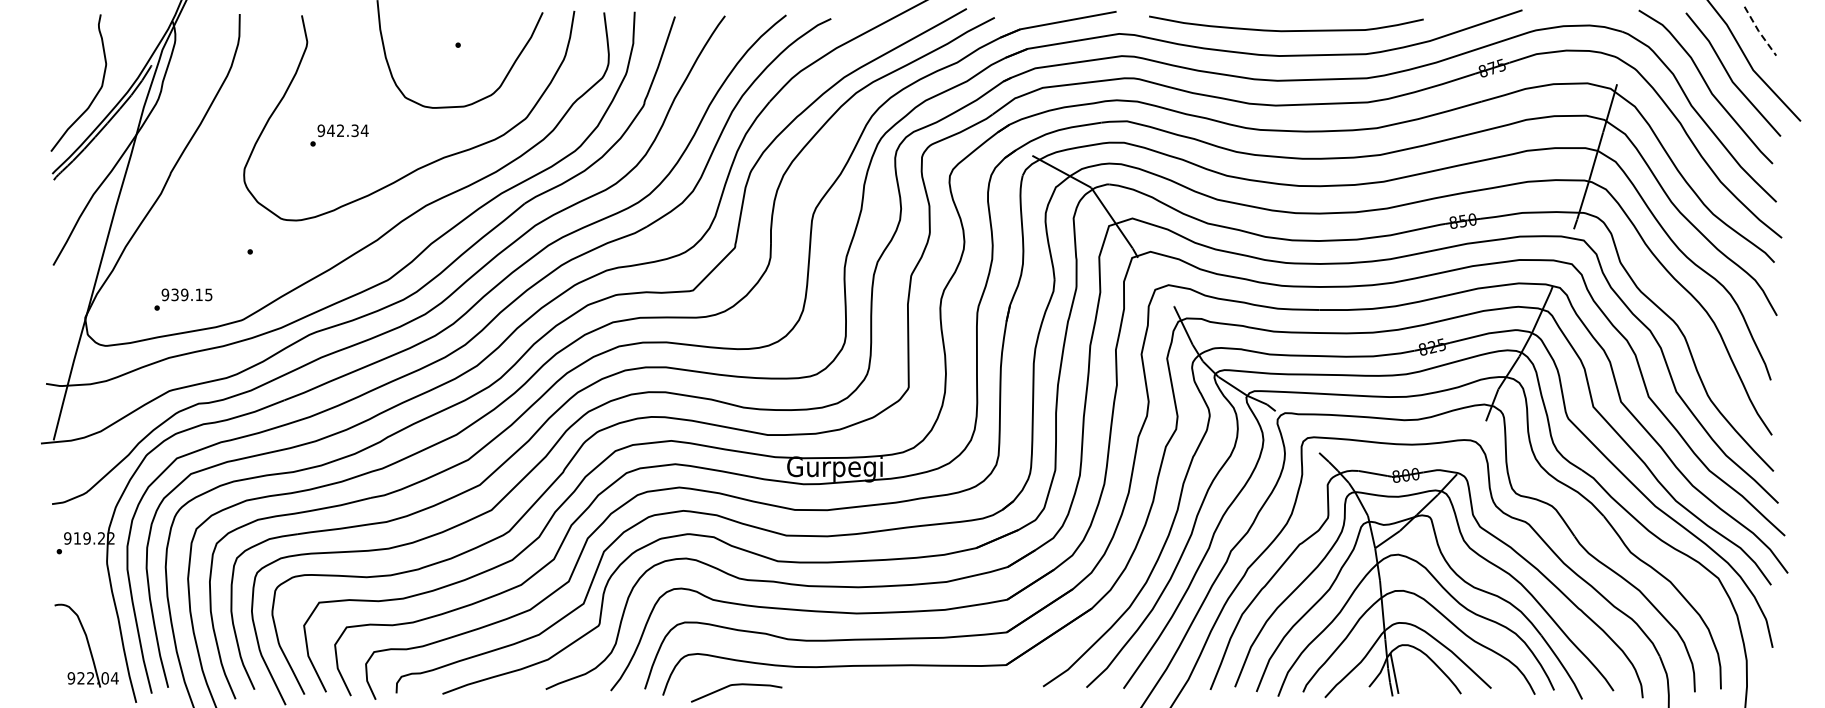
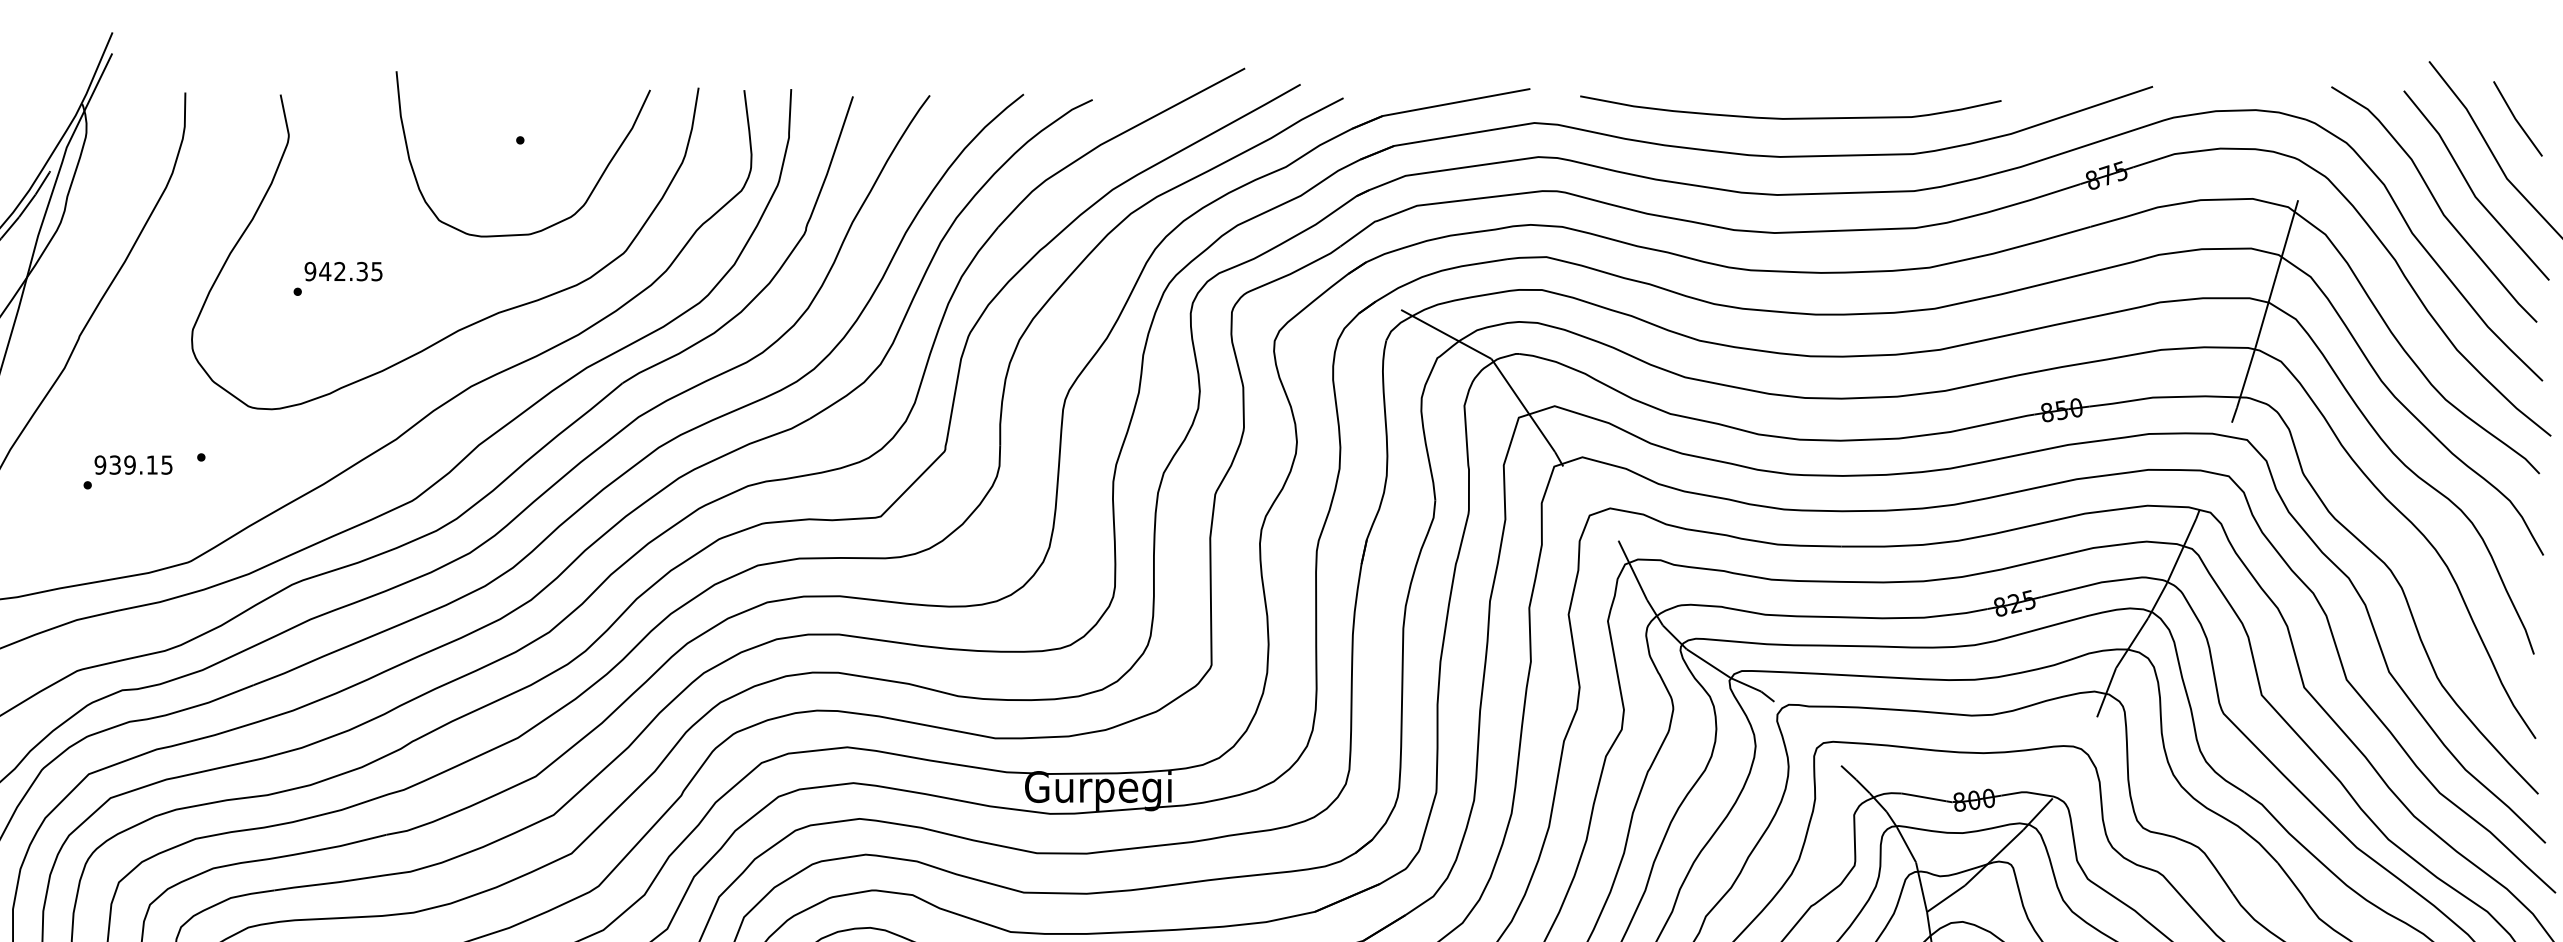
line: (1759, 32) -> (2516, 120), dashed -> solid
text: (364, 130) -> (376, 271), 942.34 -> 942.35
text: (183, 299) -> (128, 472), moved

